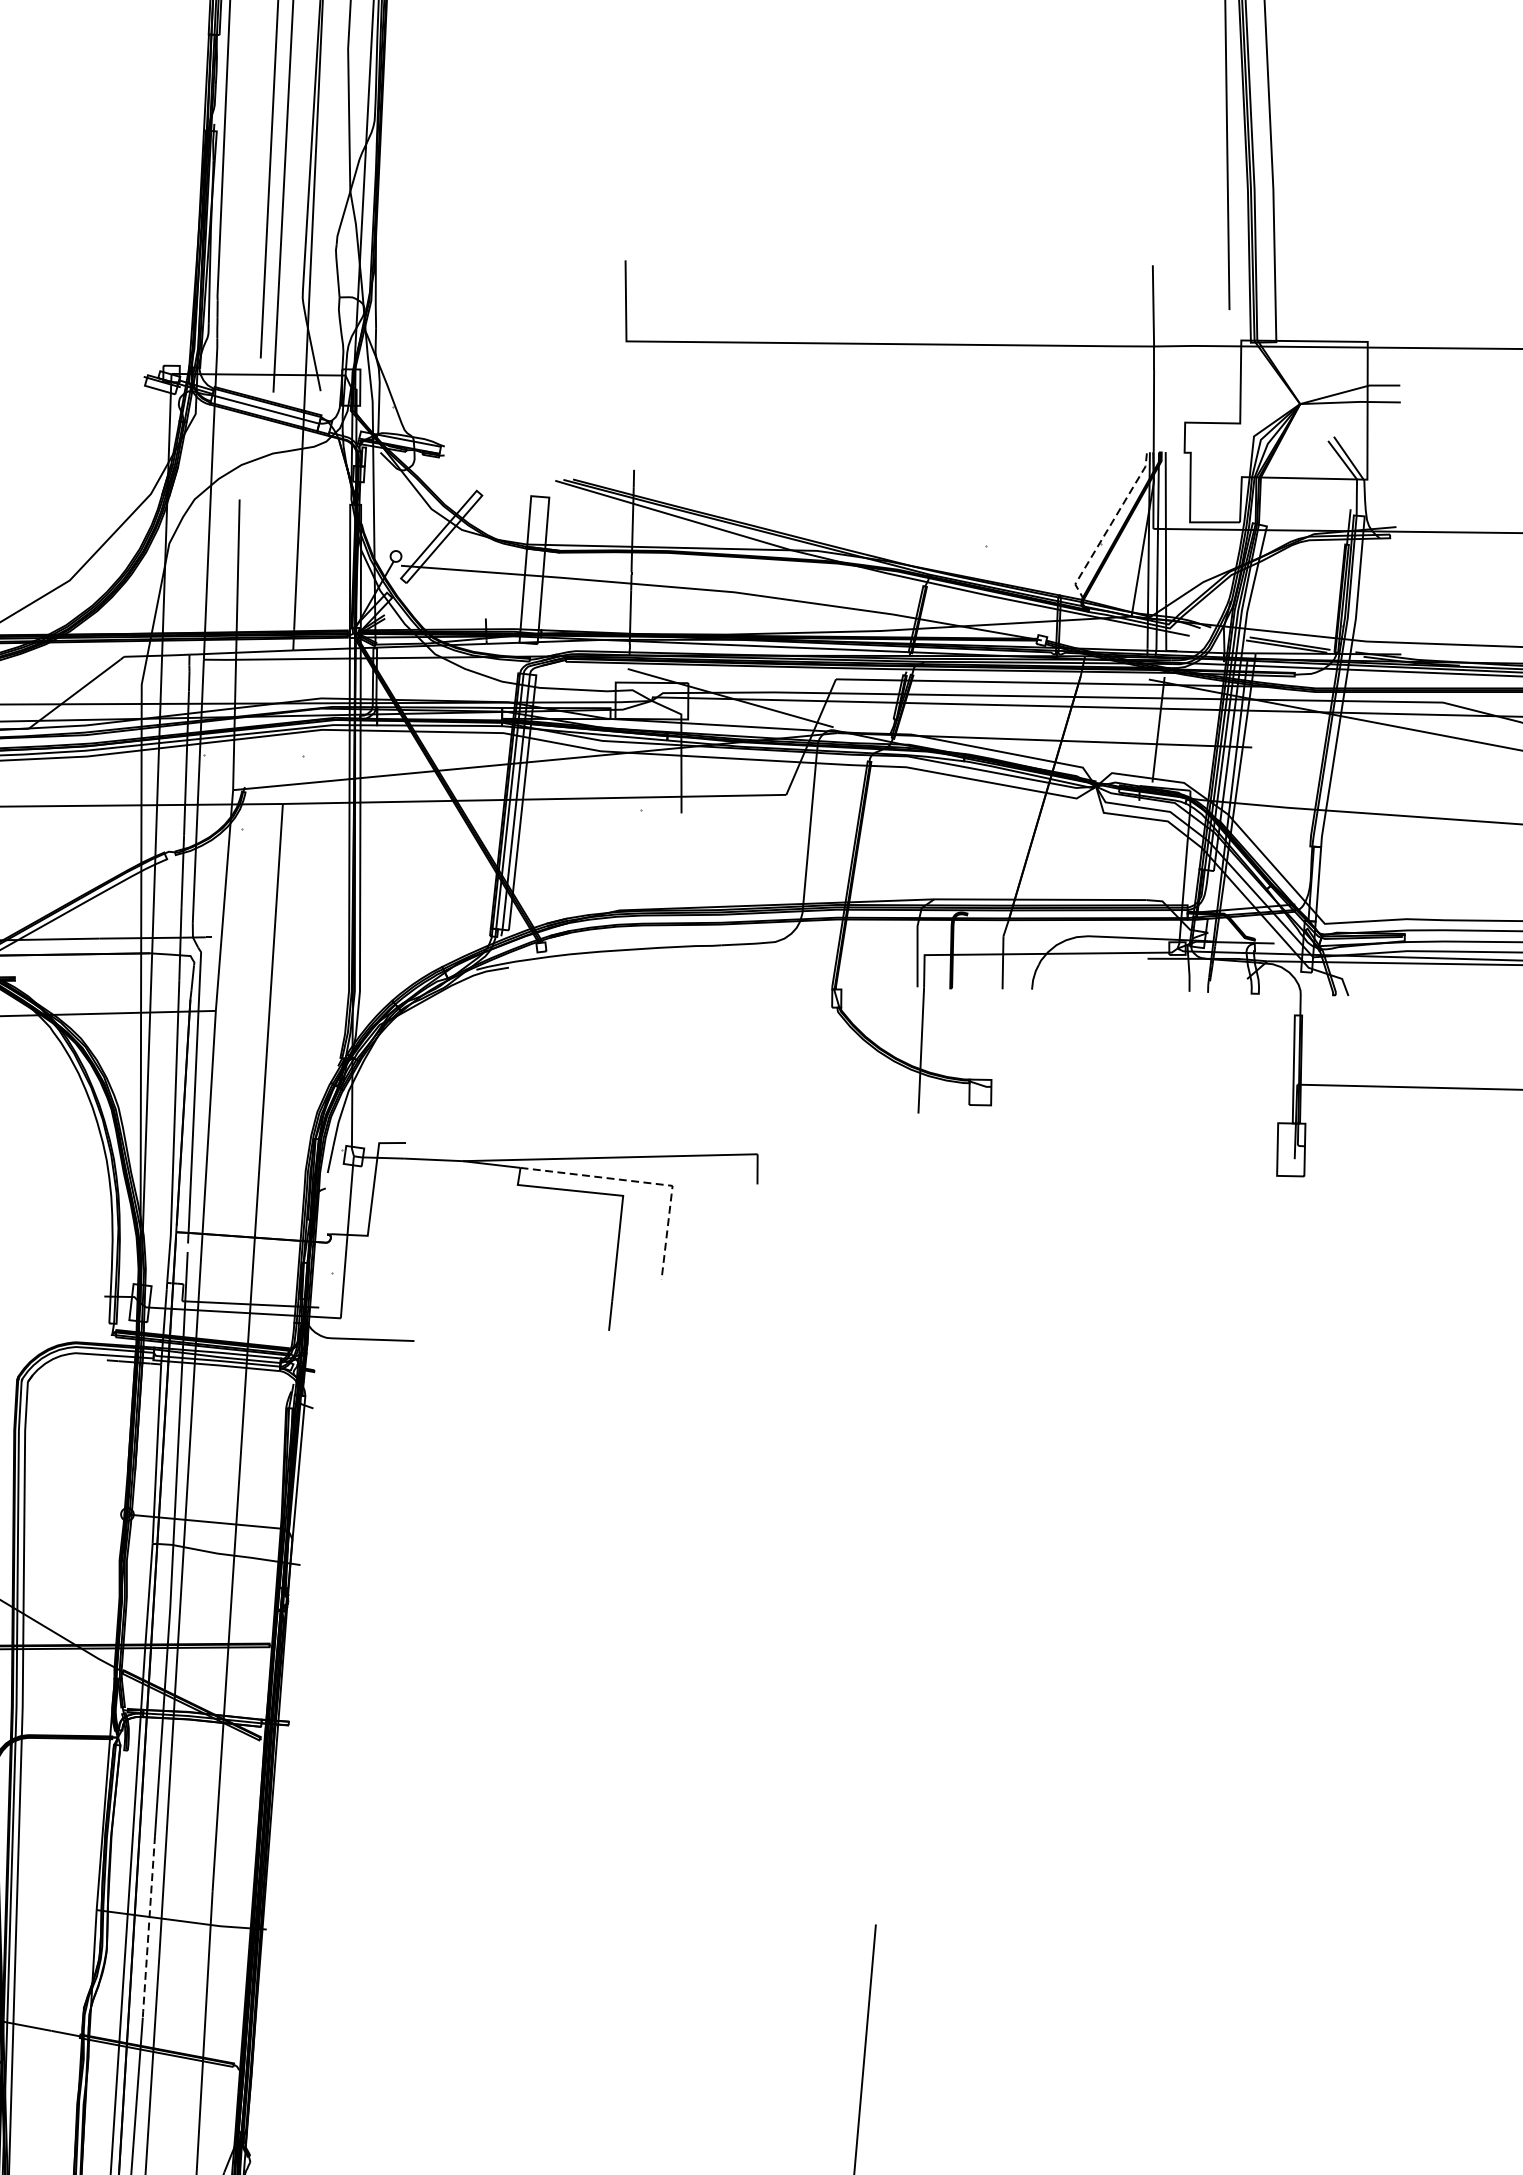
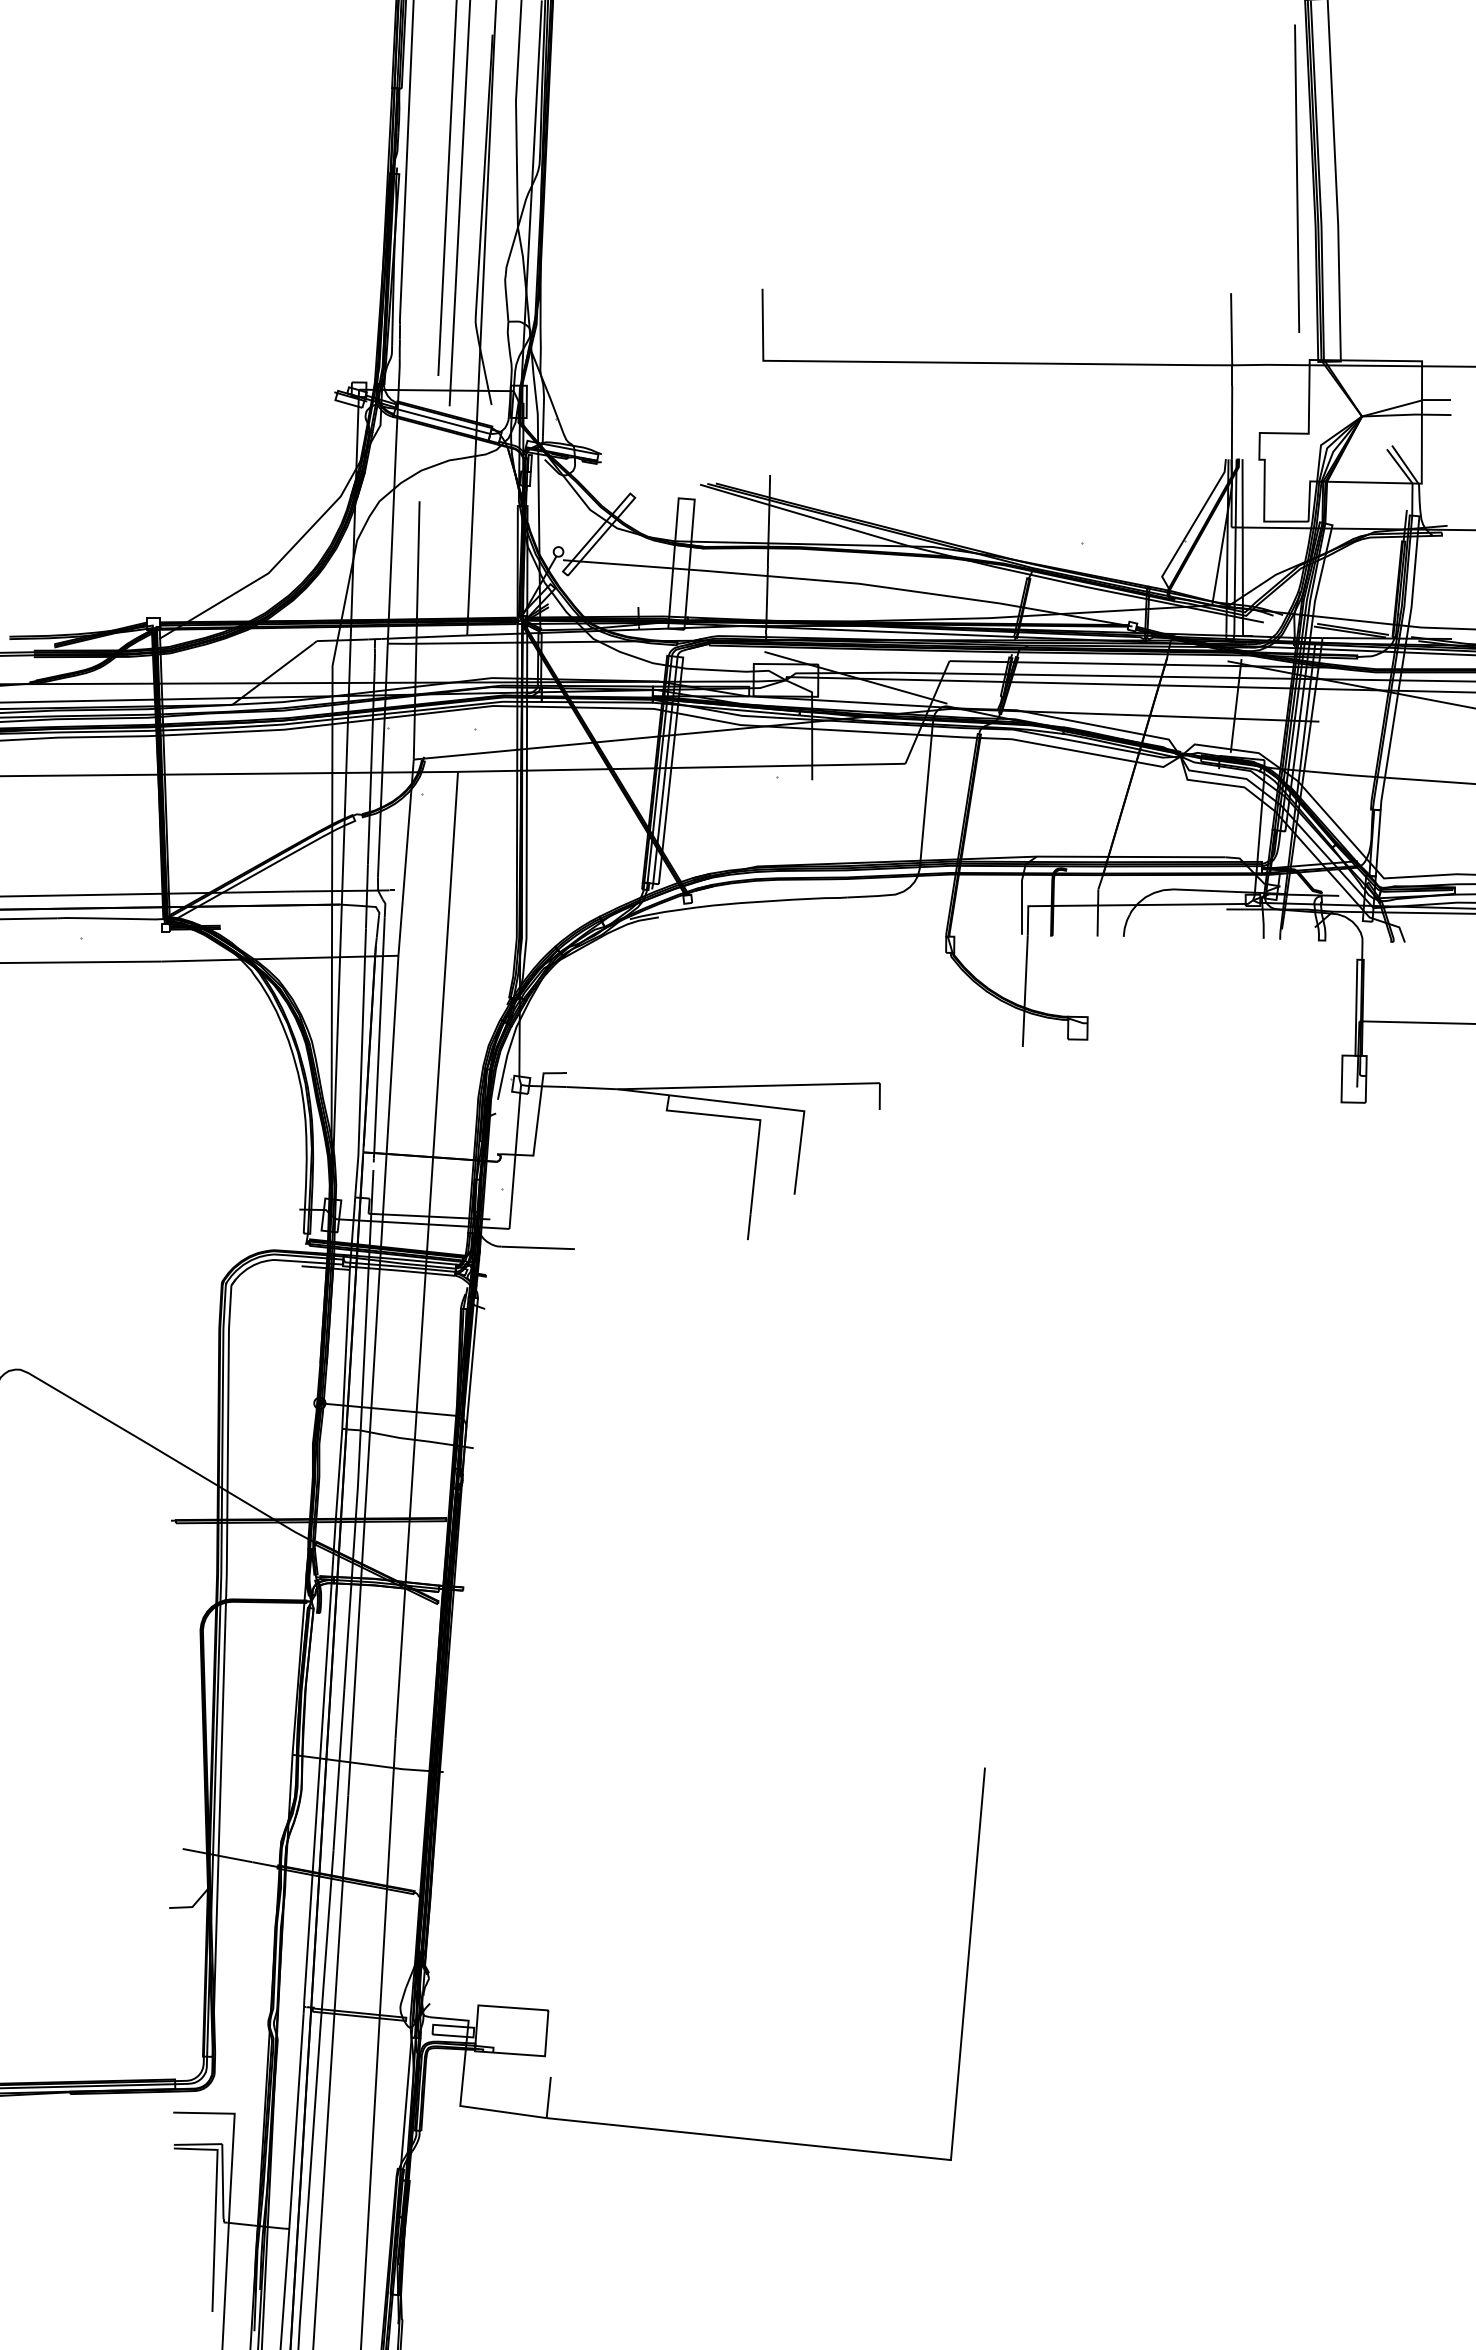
line: (1109, 527) -> (1192, 526), dashed -> solid
line: (644, 1182) -> (779, 1108), dashed -> solid
line: (148, 1927) -> (338, 1770), dashed -> solid

